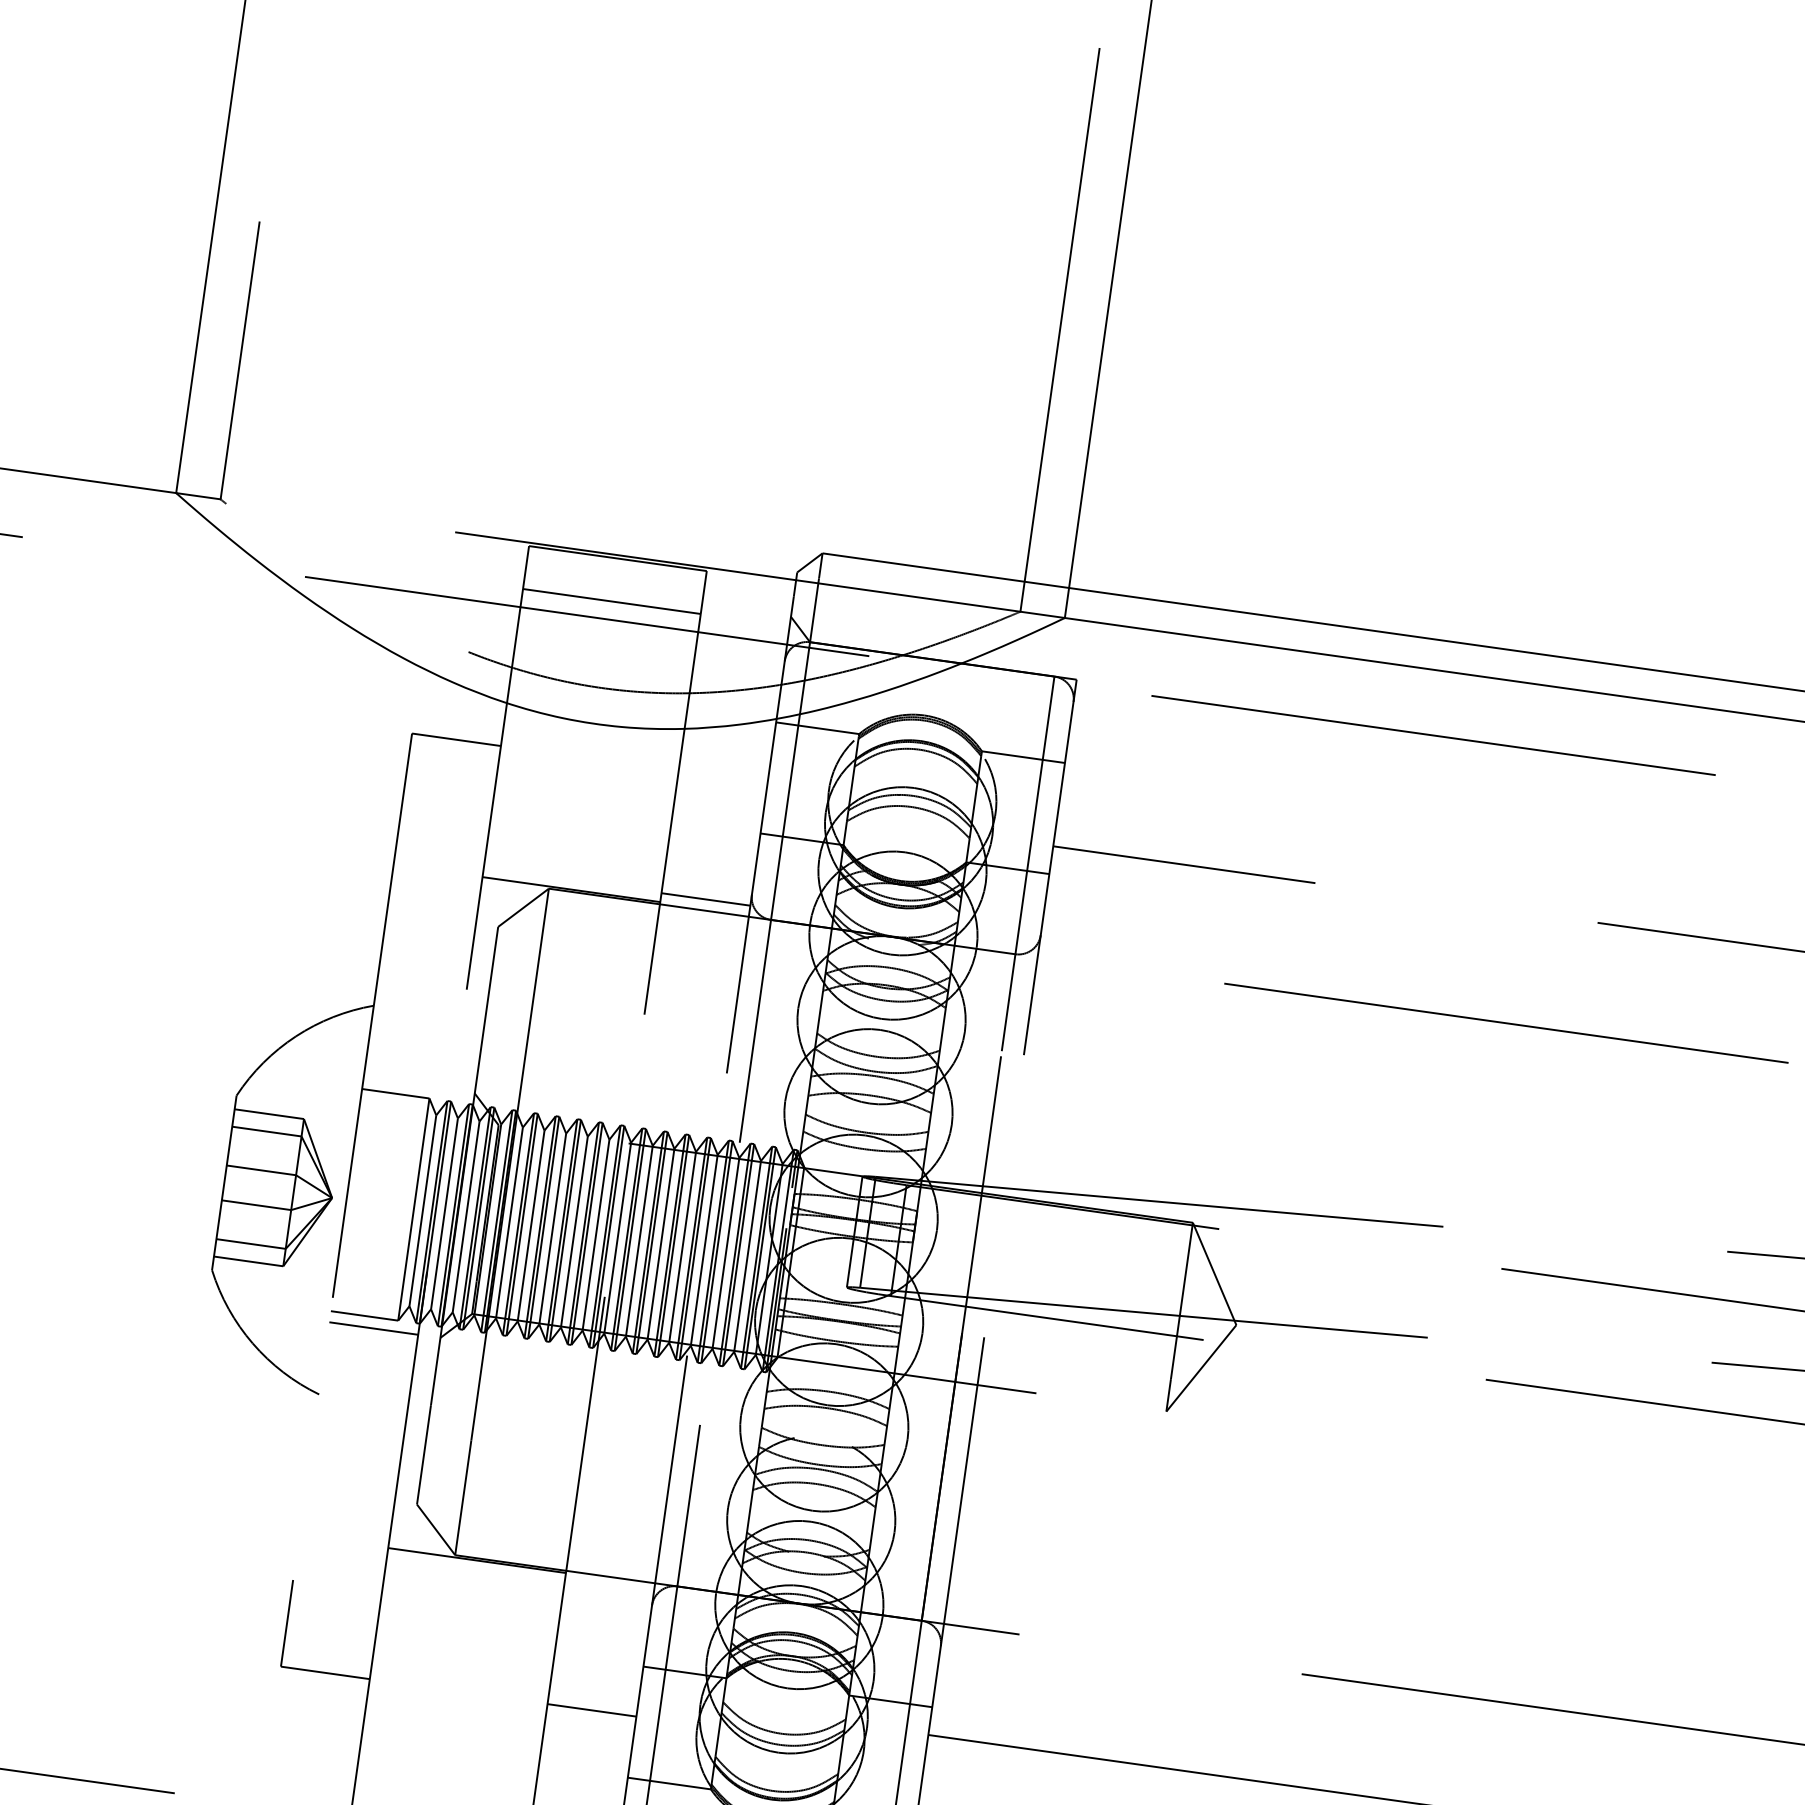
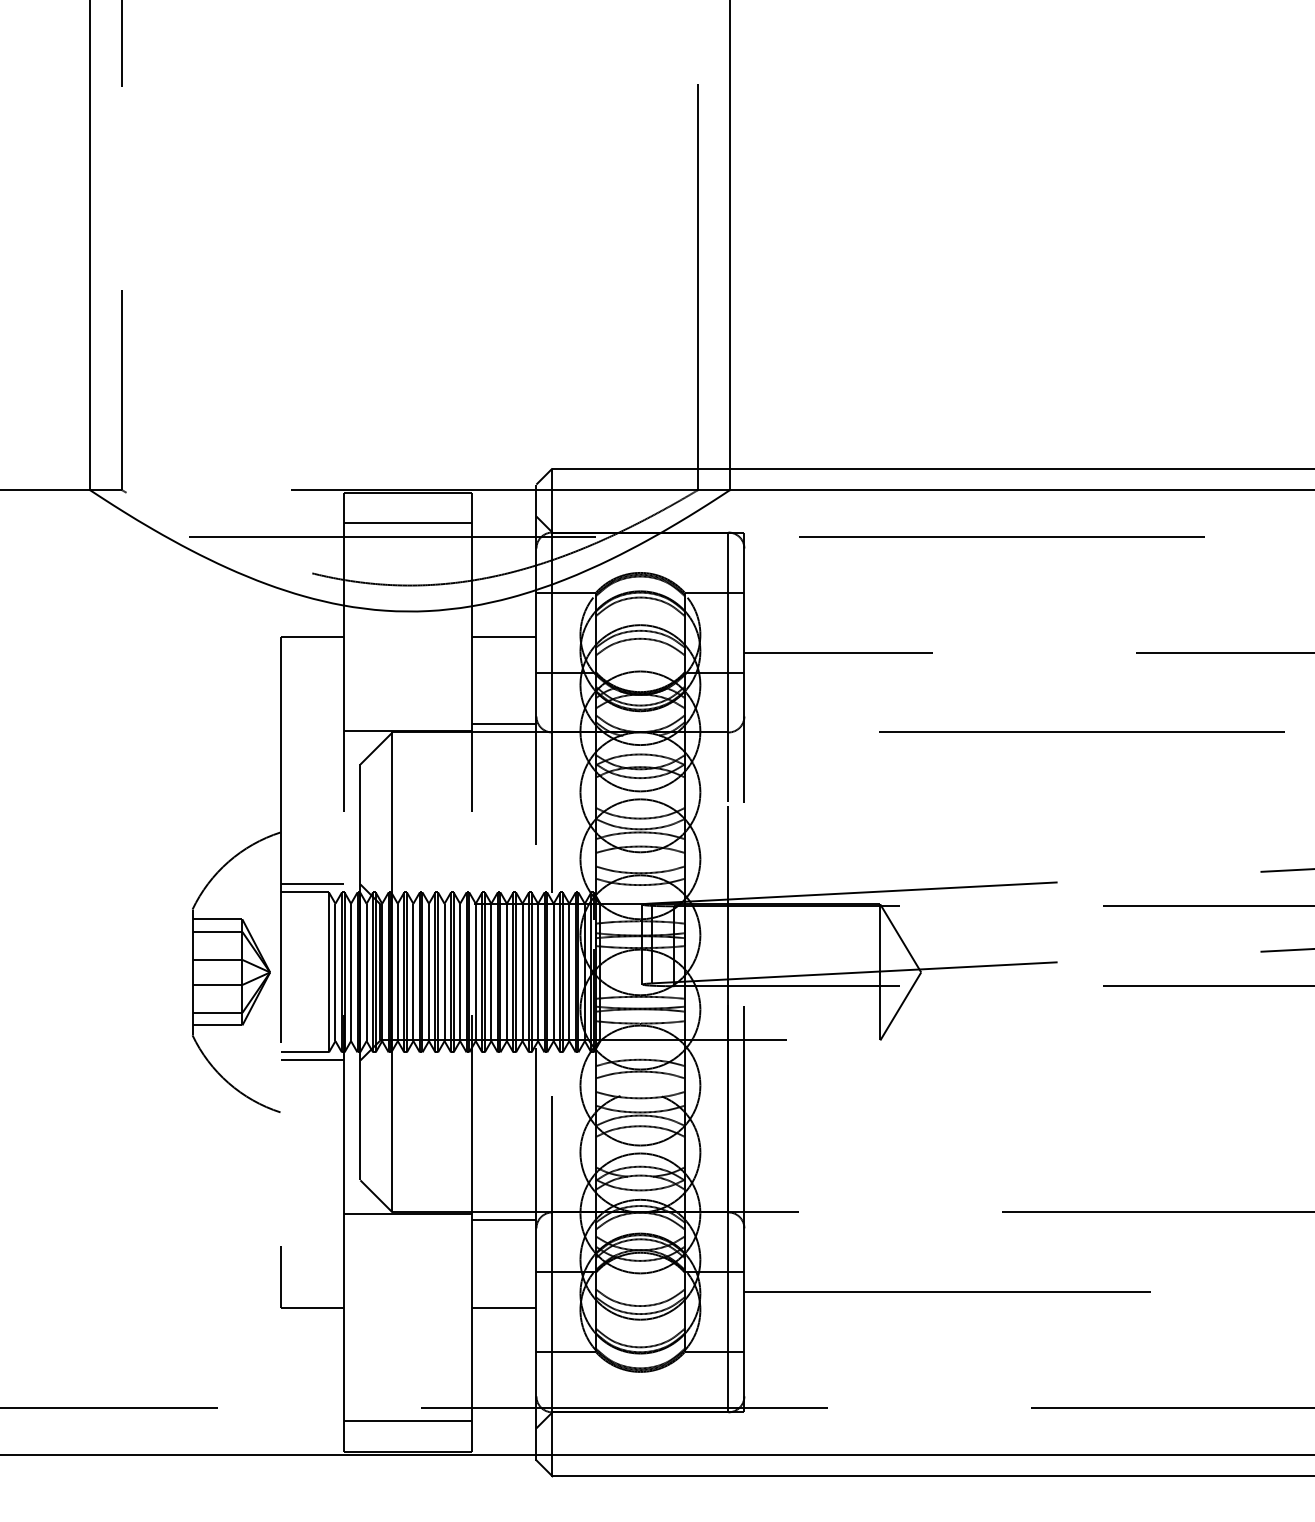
line: (723, 777) -> (504, 636), added
line: (408, 1084) -> (312, 884), added
line: (609, 1588) -> (504, 1220), added

